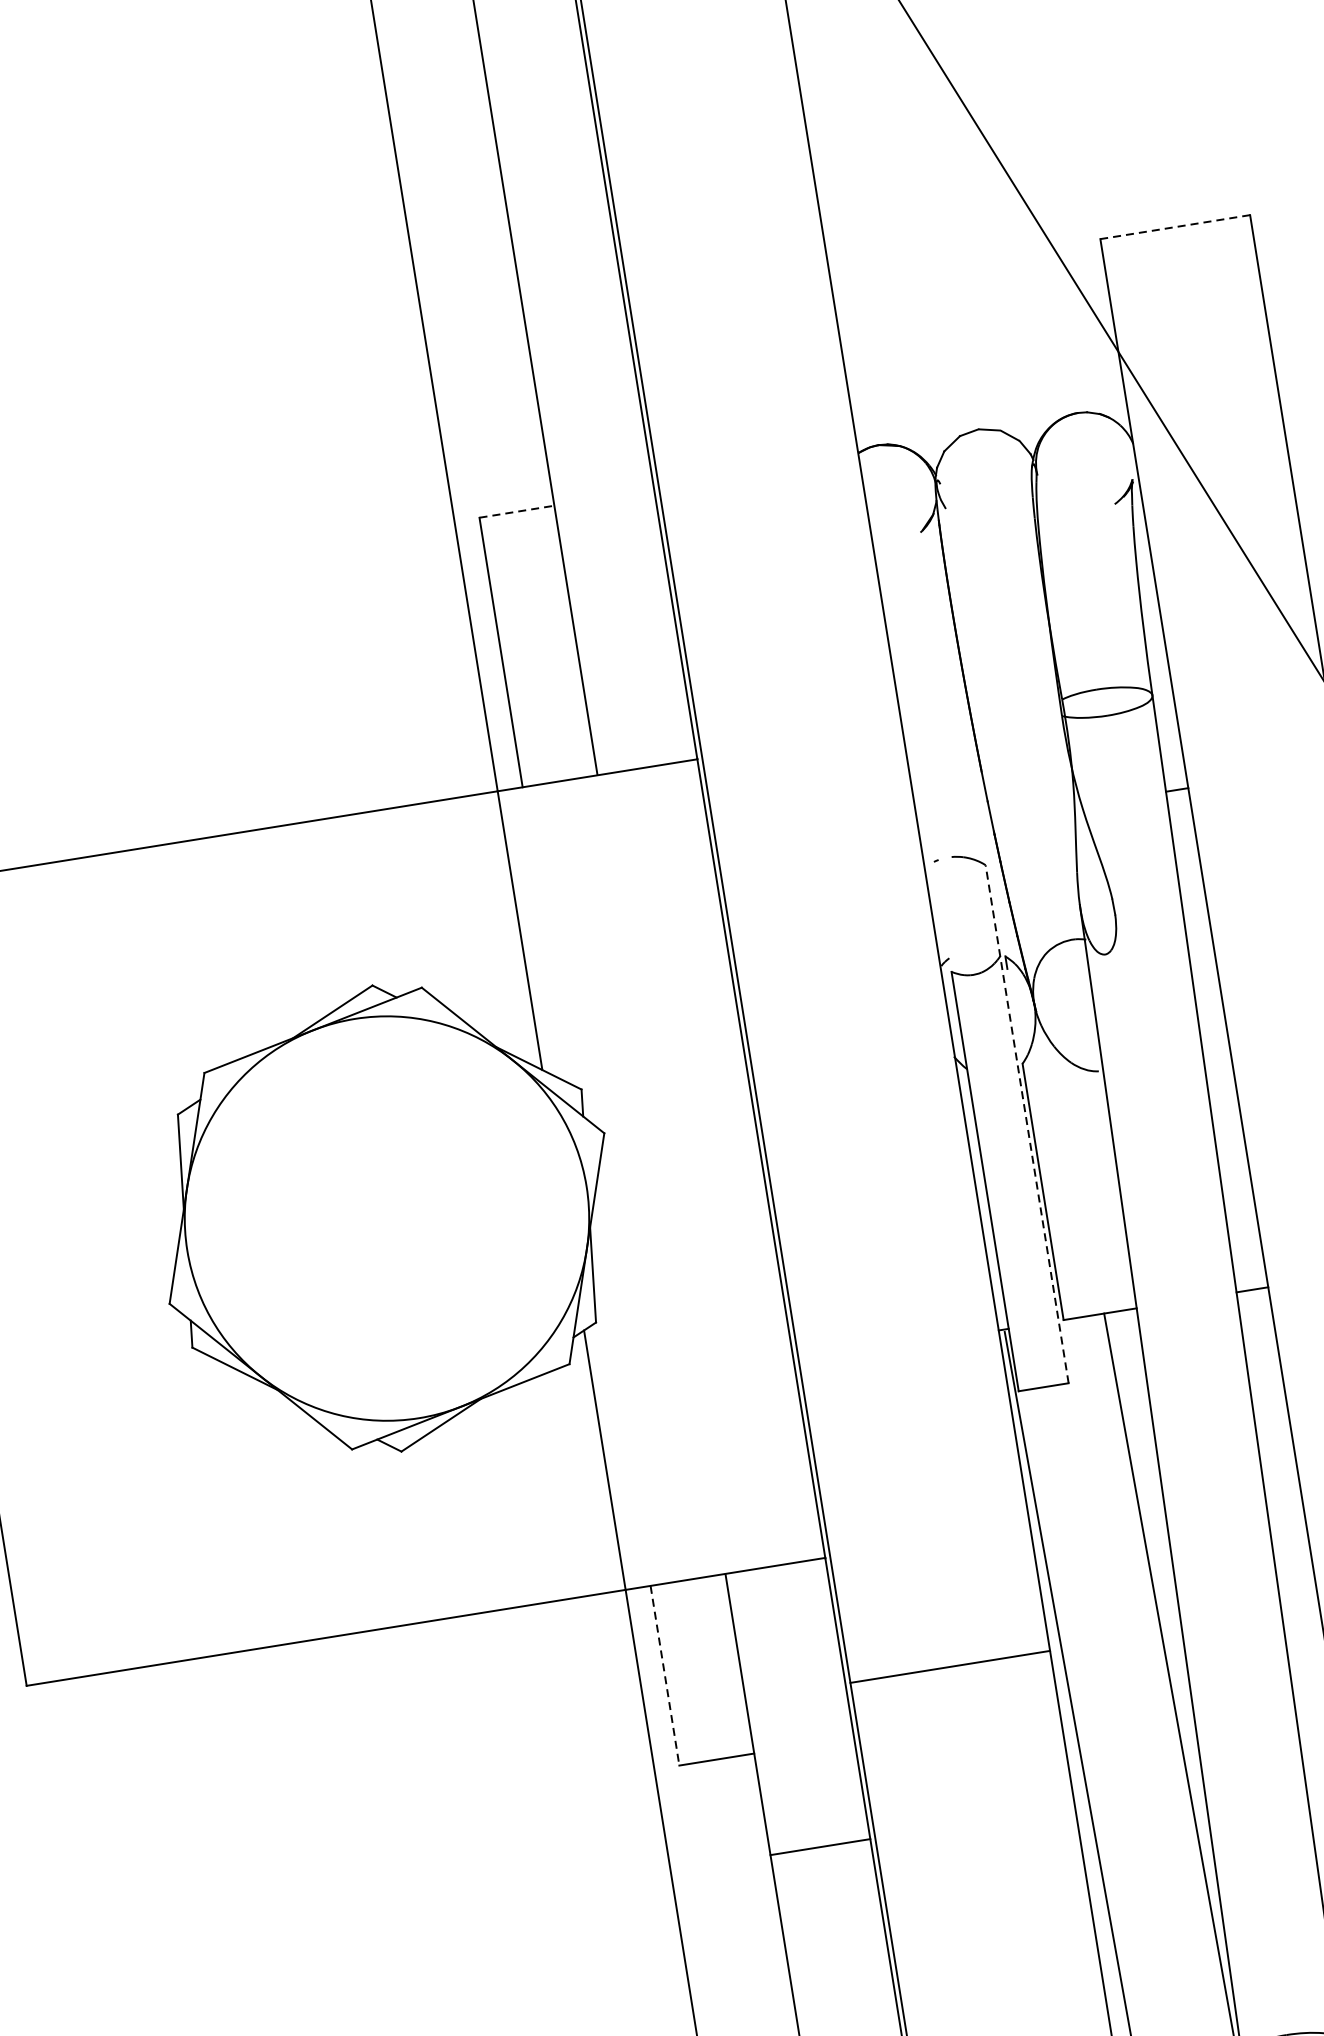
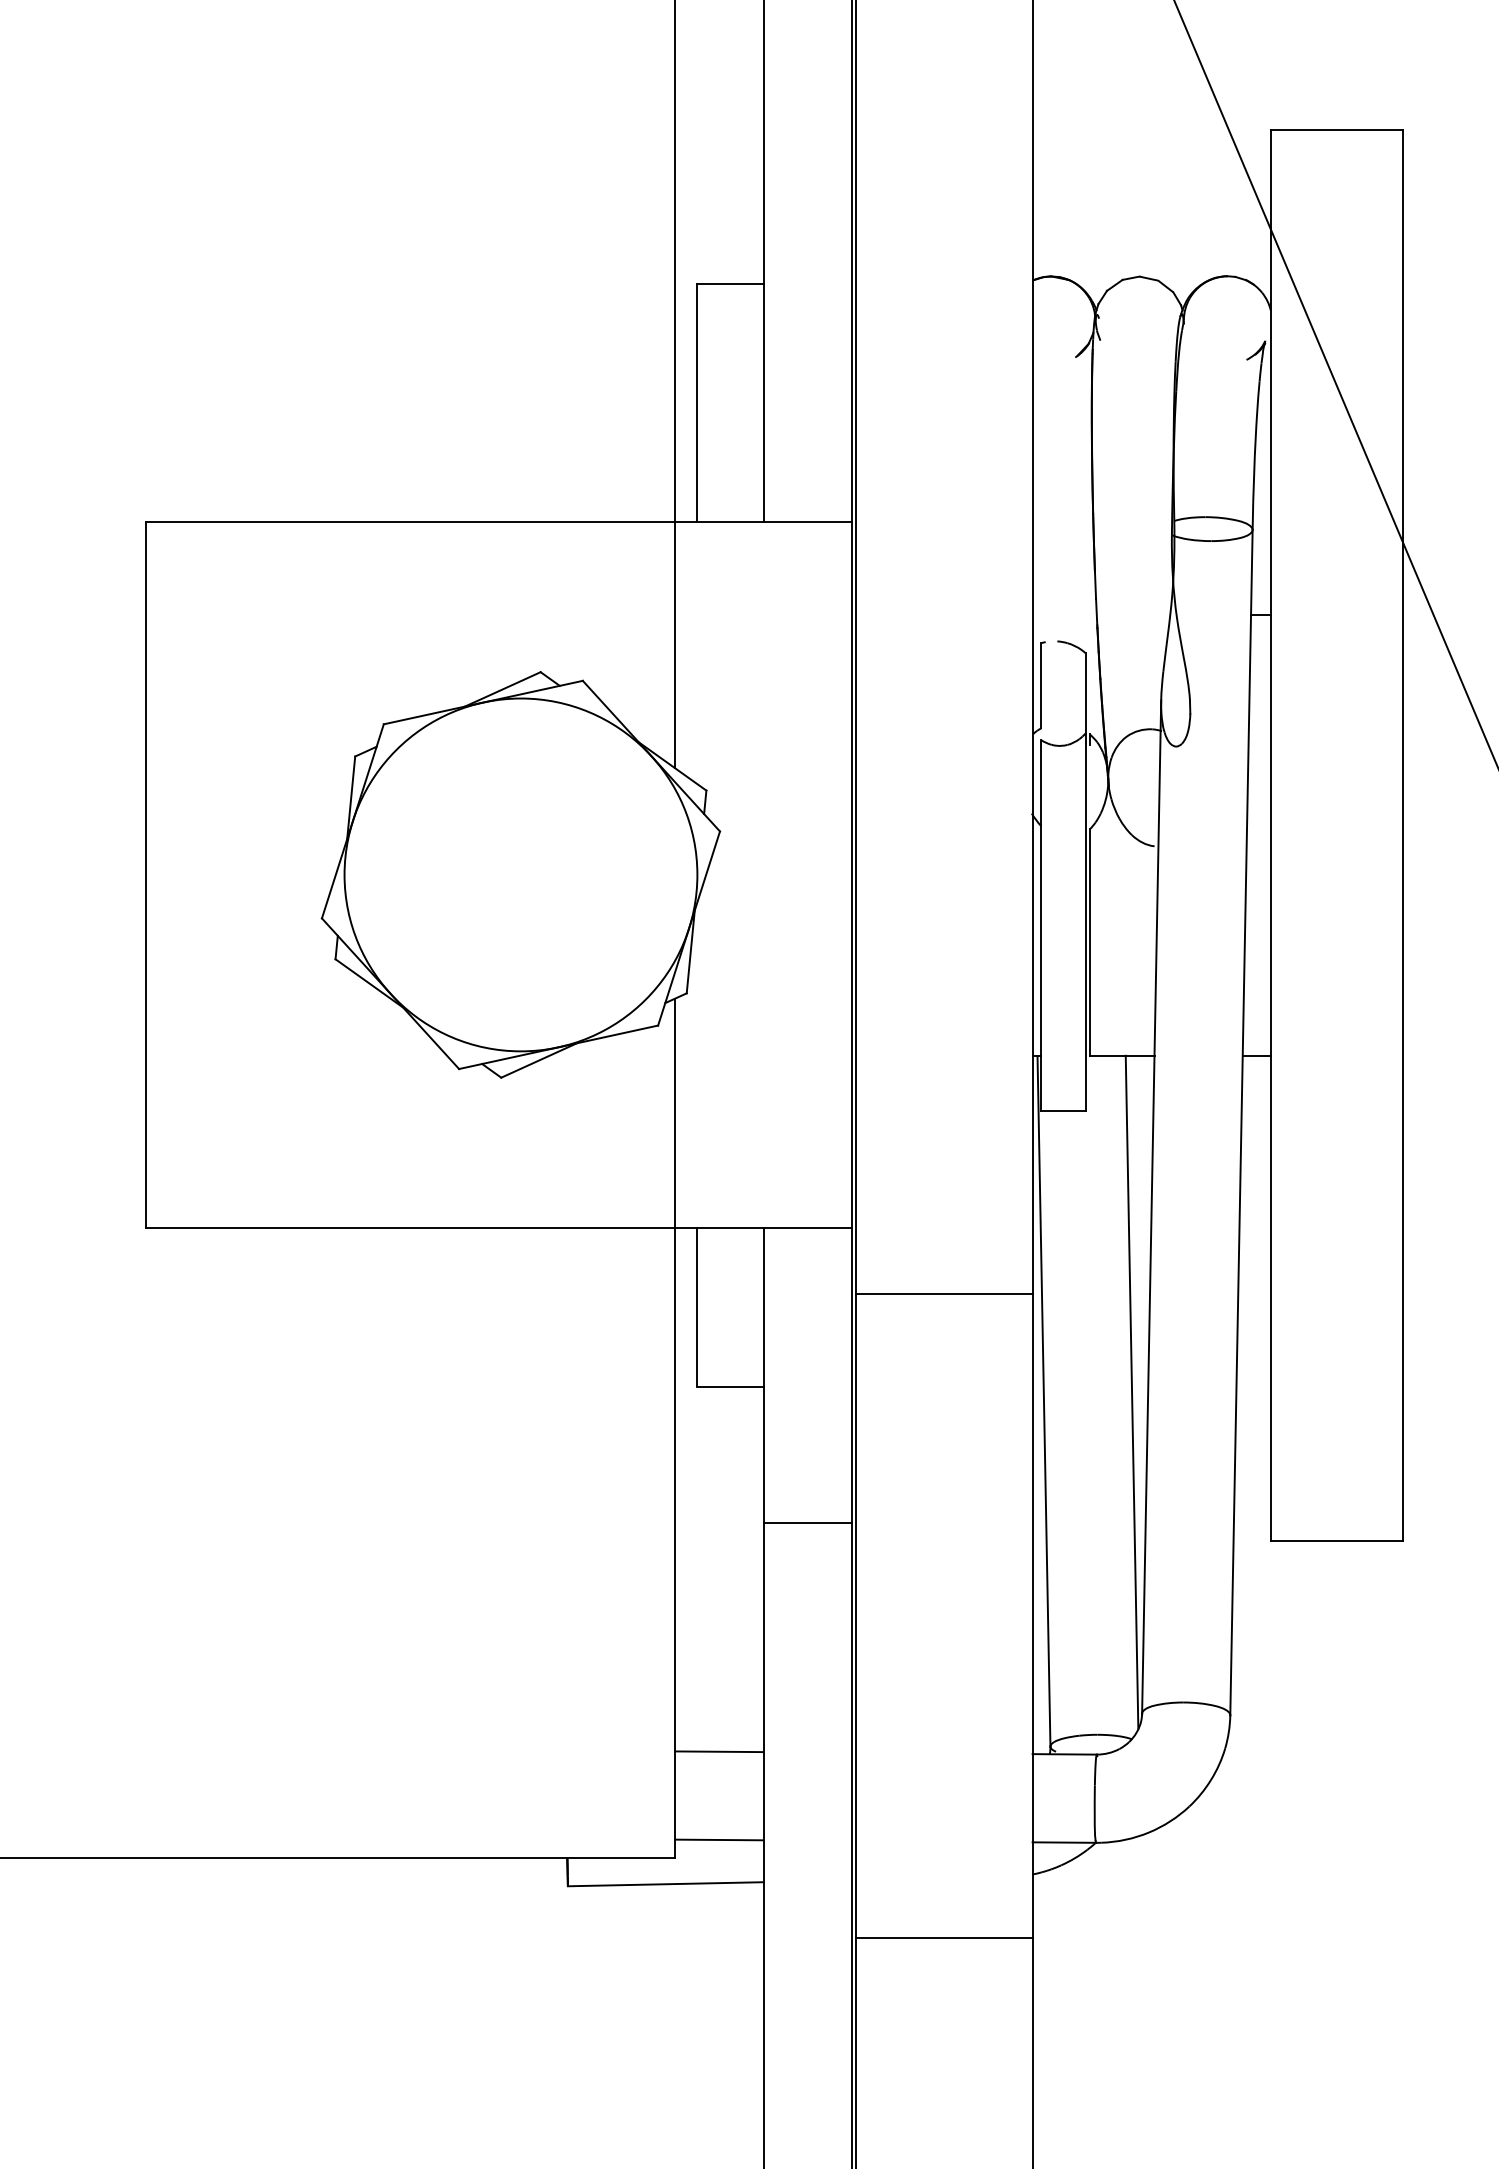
line: (1174, 227) -> (1336, 129), dashed -> solid
line: (516, 511) -> (730, 283), dashed -> solid
line: (941, 909) -> (1041, 685), added
line: (1027, 1124) -> (1085, 882), dashed -> solid
line: (950, 1666) -> (944, 1293), moved
line: (665, 1676) -> (697, 1307), dashed -> solid
line: (820, 1847) -> (807, 1523), moved

